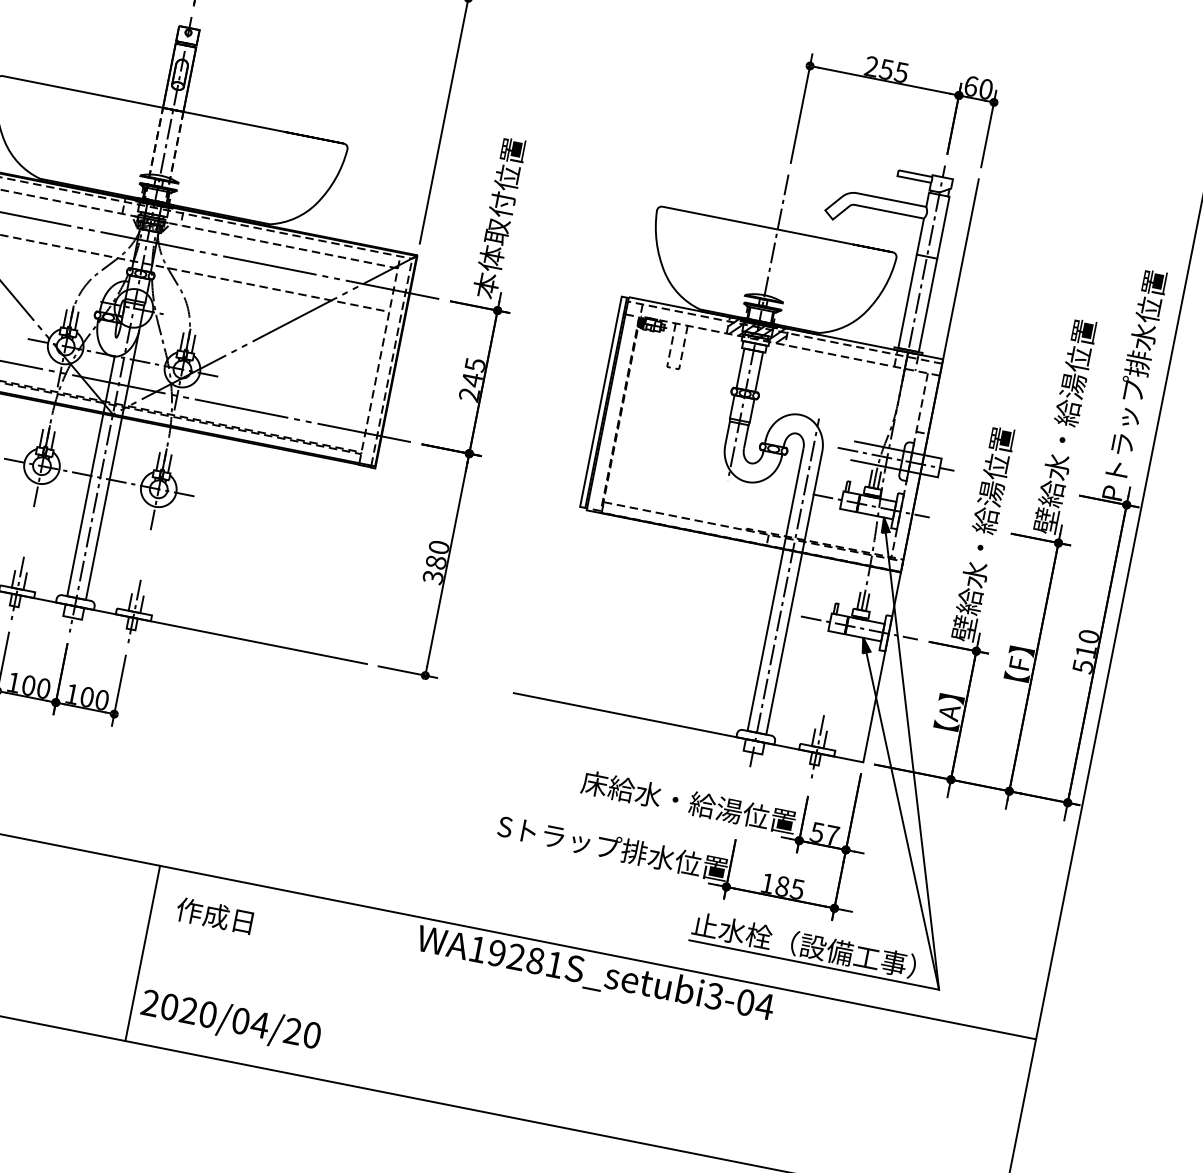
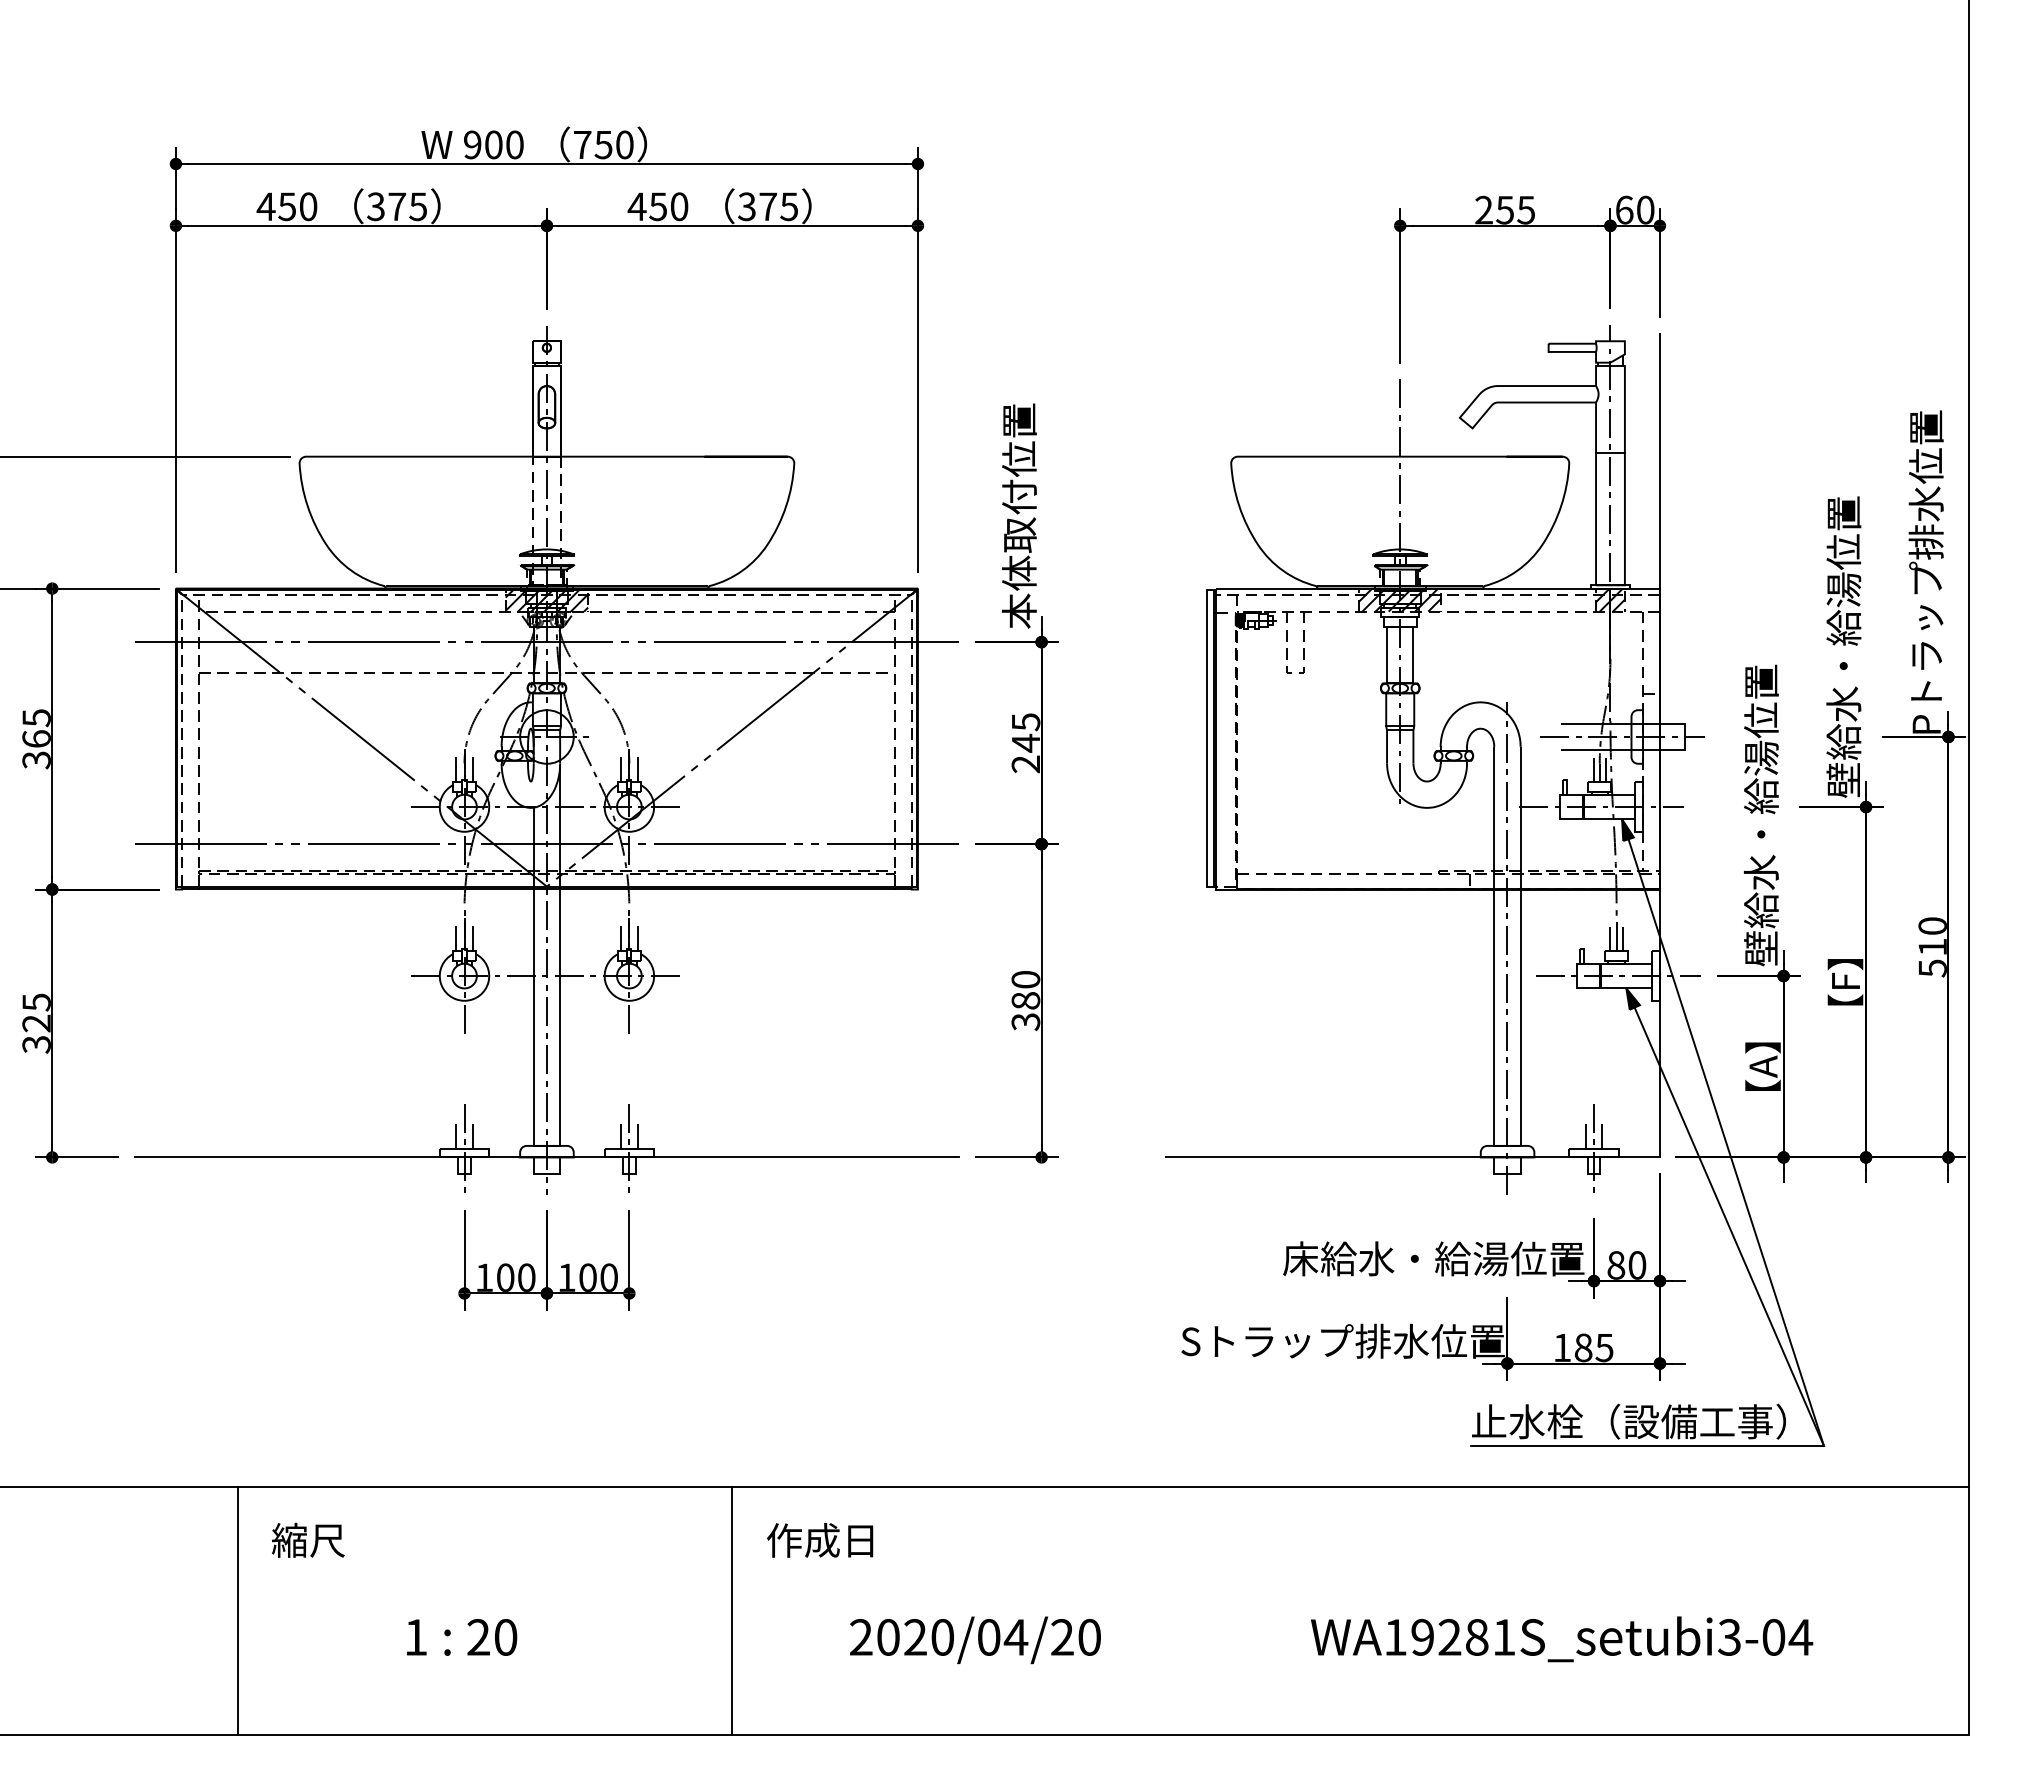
hatch: (152, 210) -> (546, 599), added
hatch: (906, 360) -> (1610, 599), added
text: (824, 834) -> (1626, 1265), 57 -> 80
text: (595, 974) -> (1562, 1639), moved
text: (230, 1021) -> (975, 1640), moved

